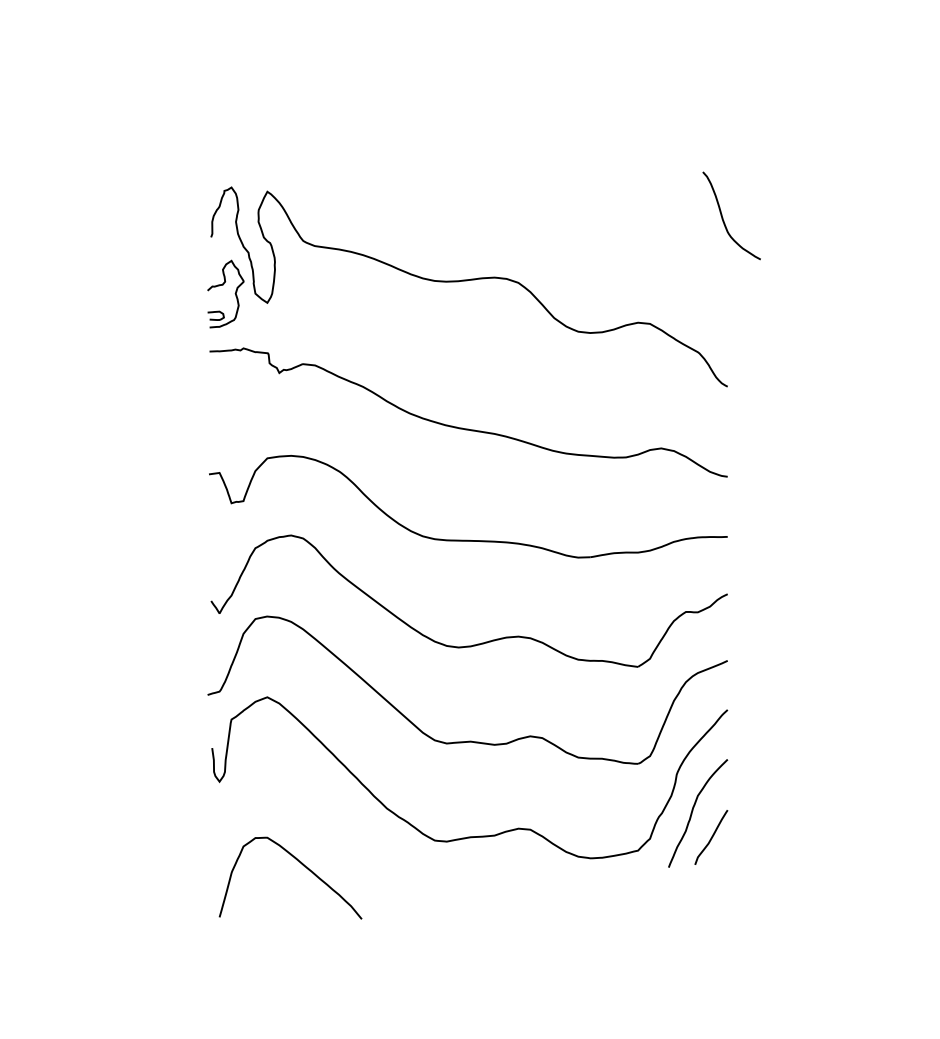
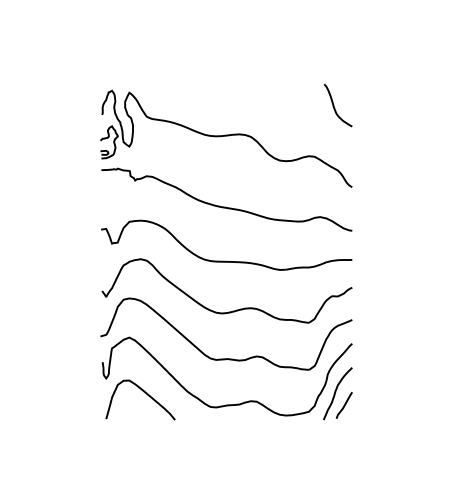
curve: (724, 215) -> (334, 105), moved
curve: (296, 862) -> (143, 392), moved

